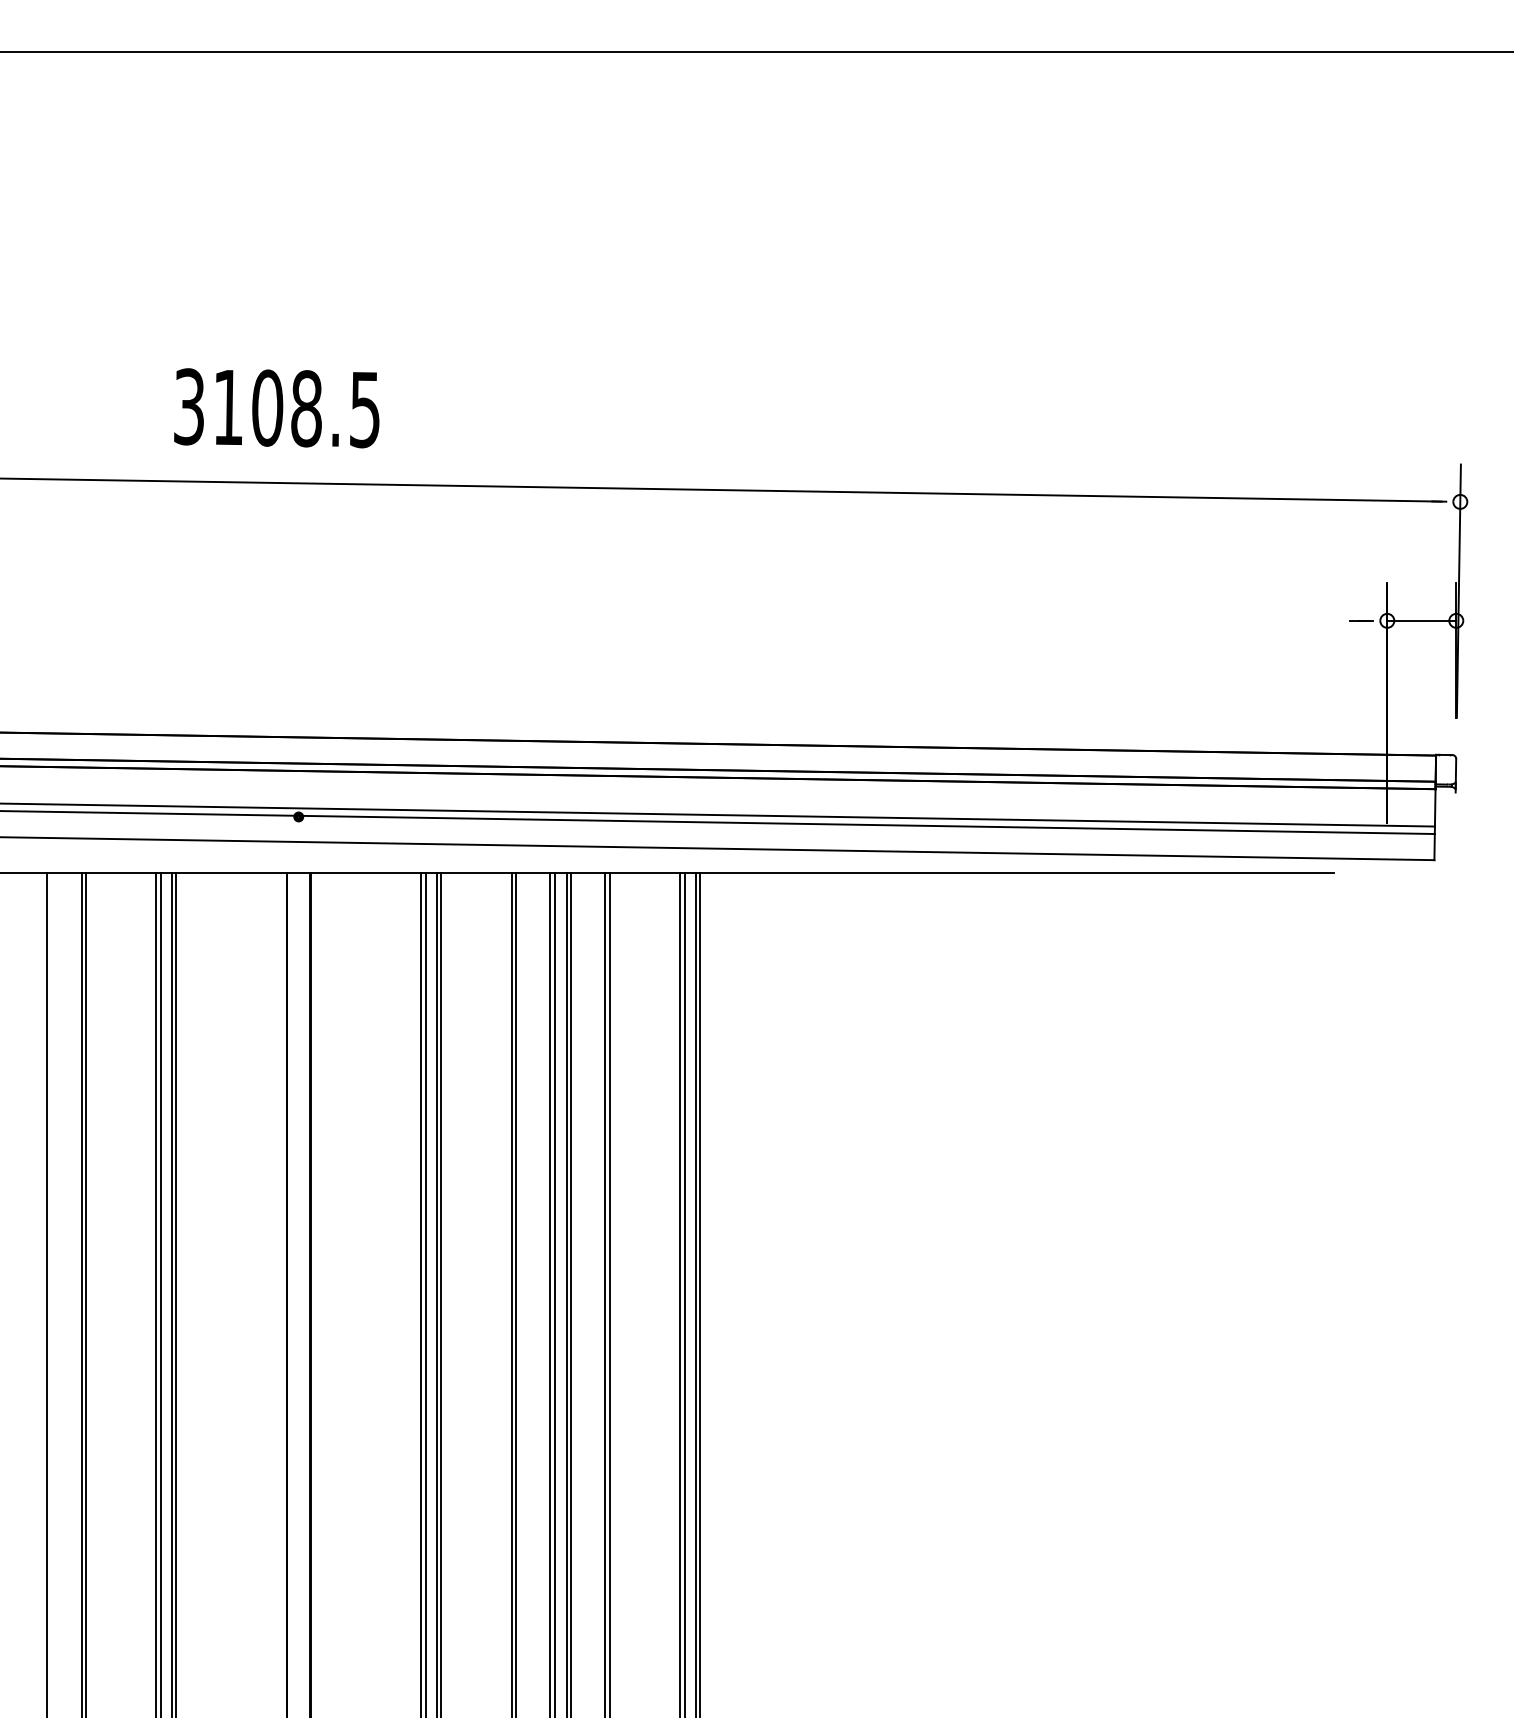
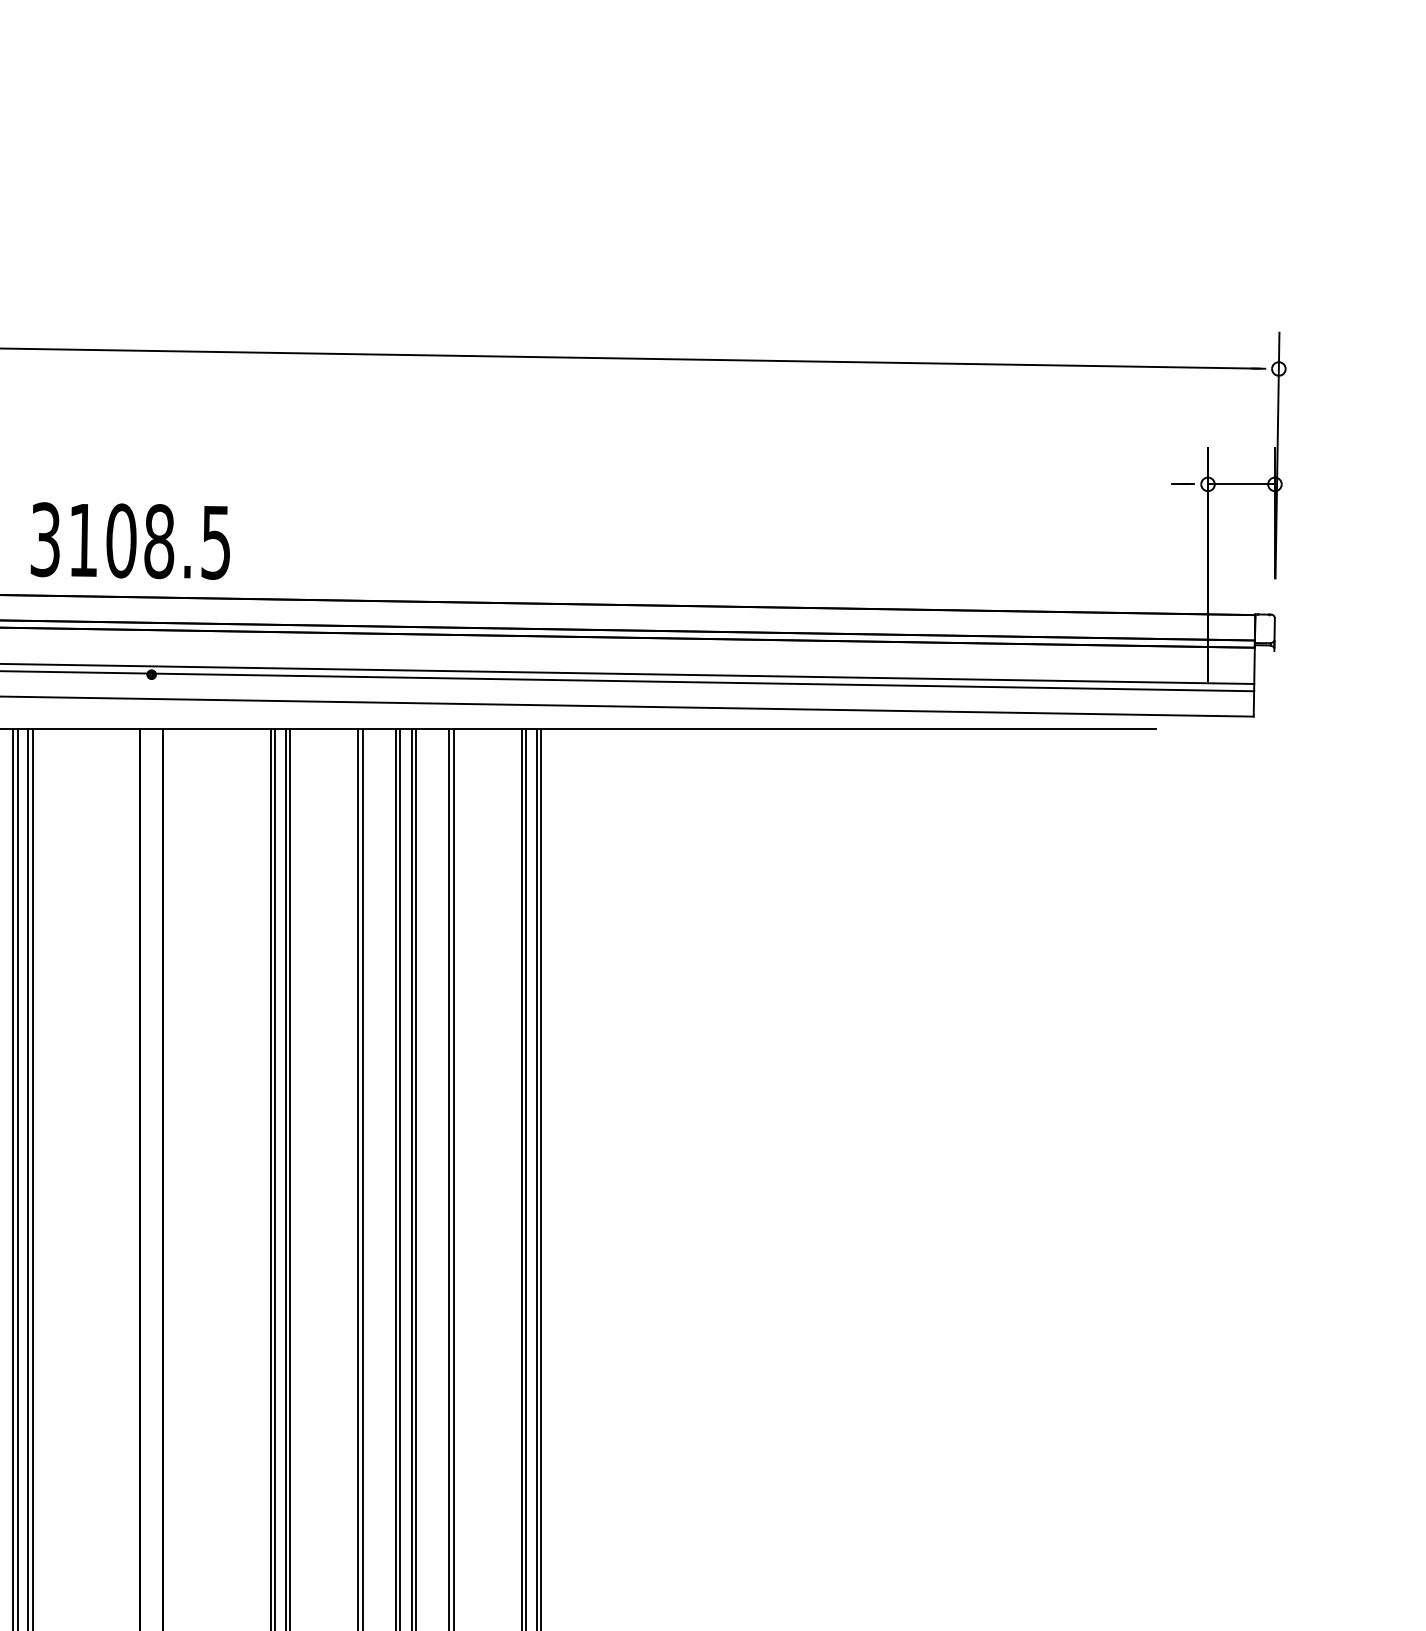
text: (276, 408) -> (130, 541), moved

